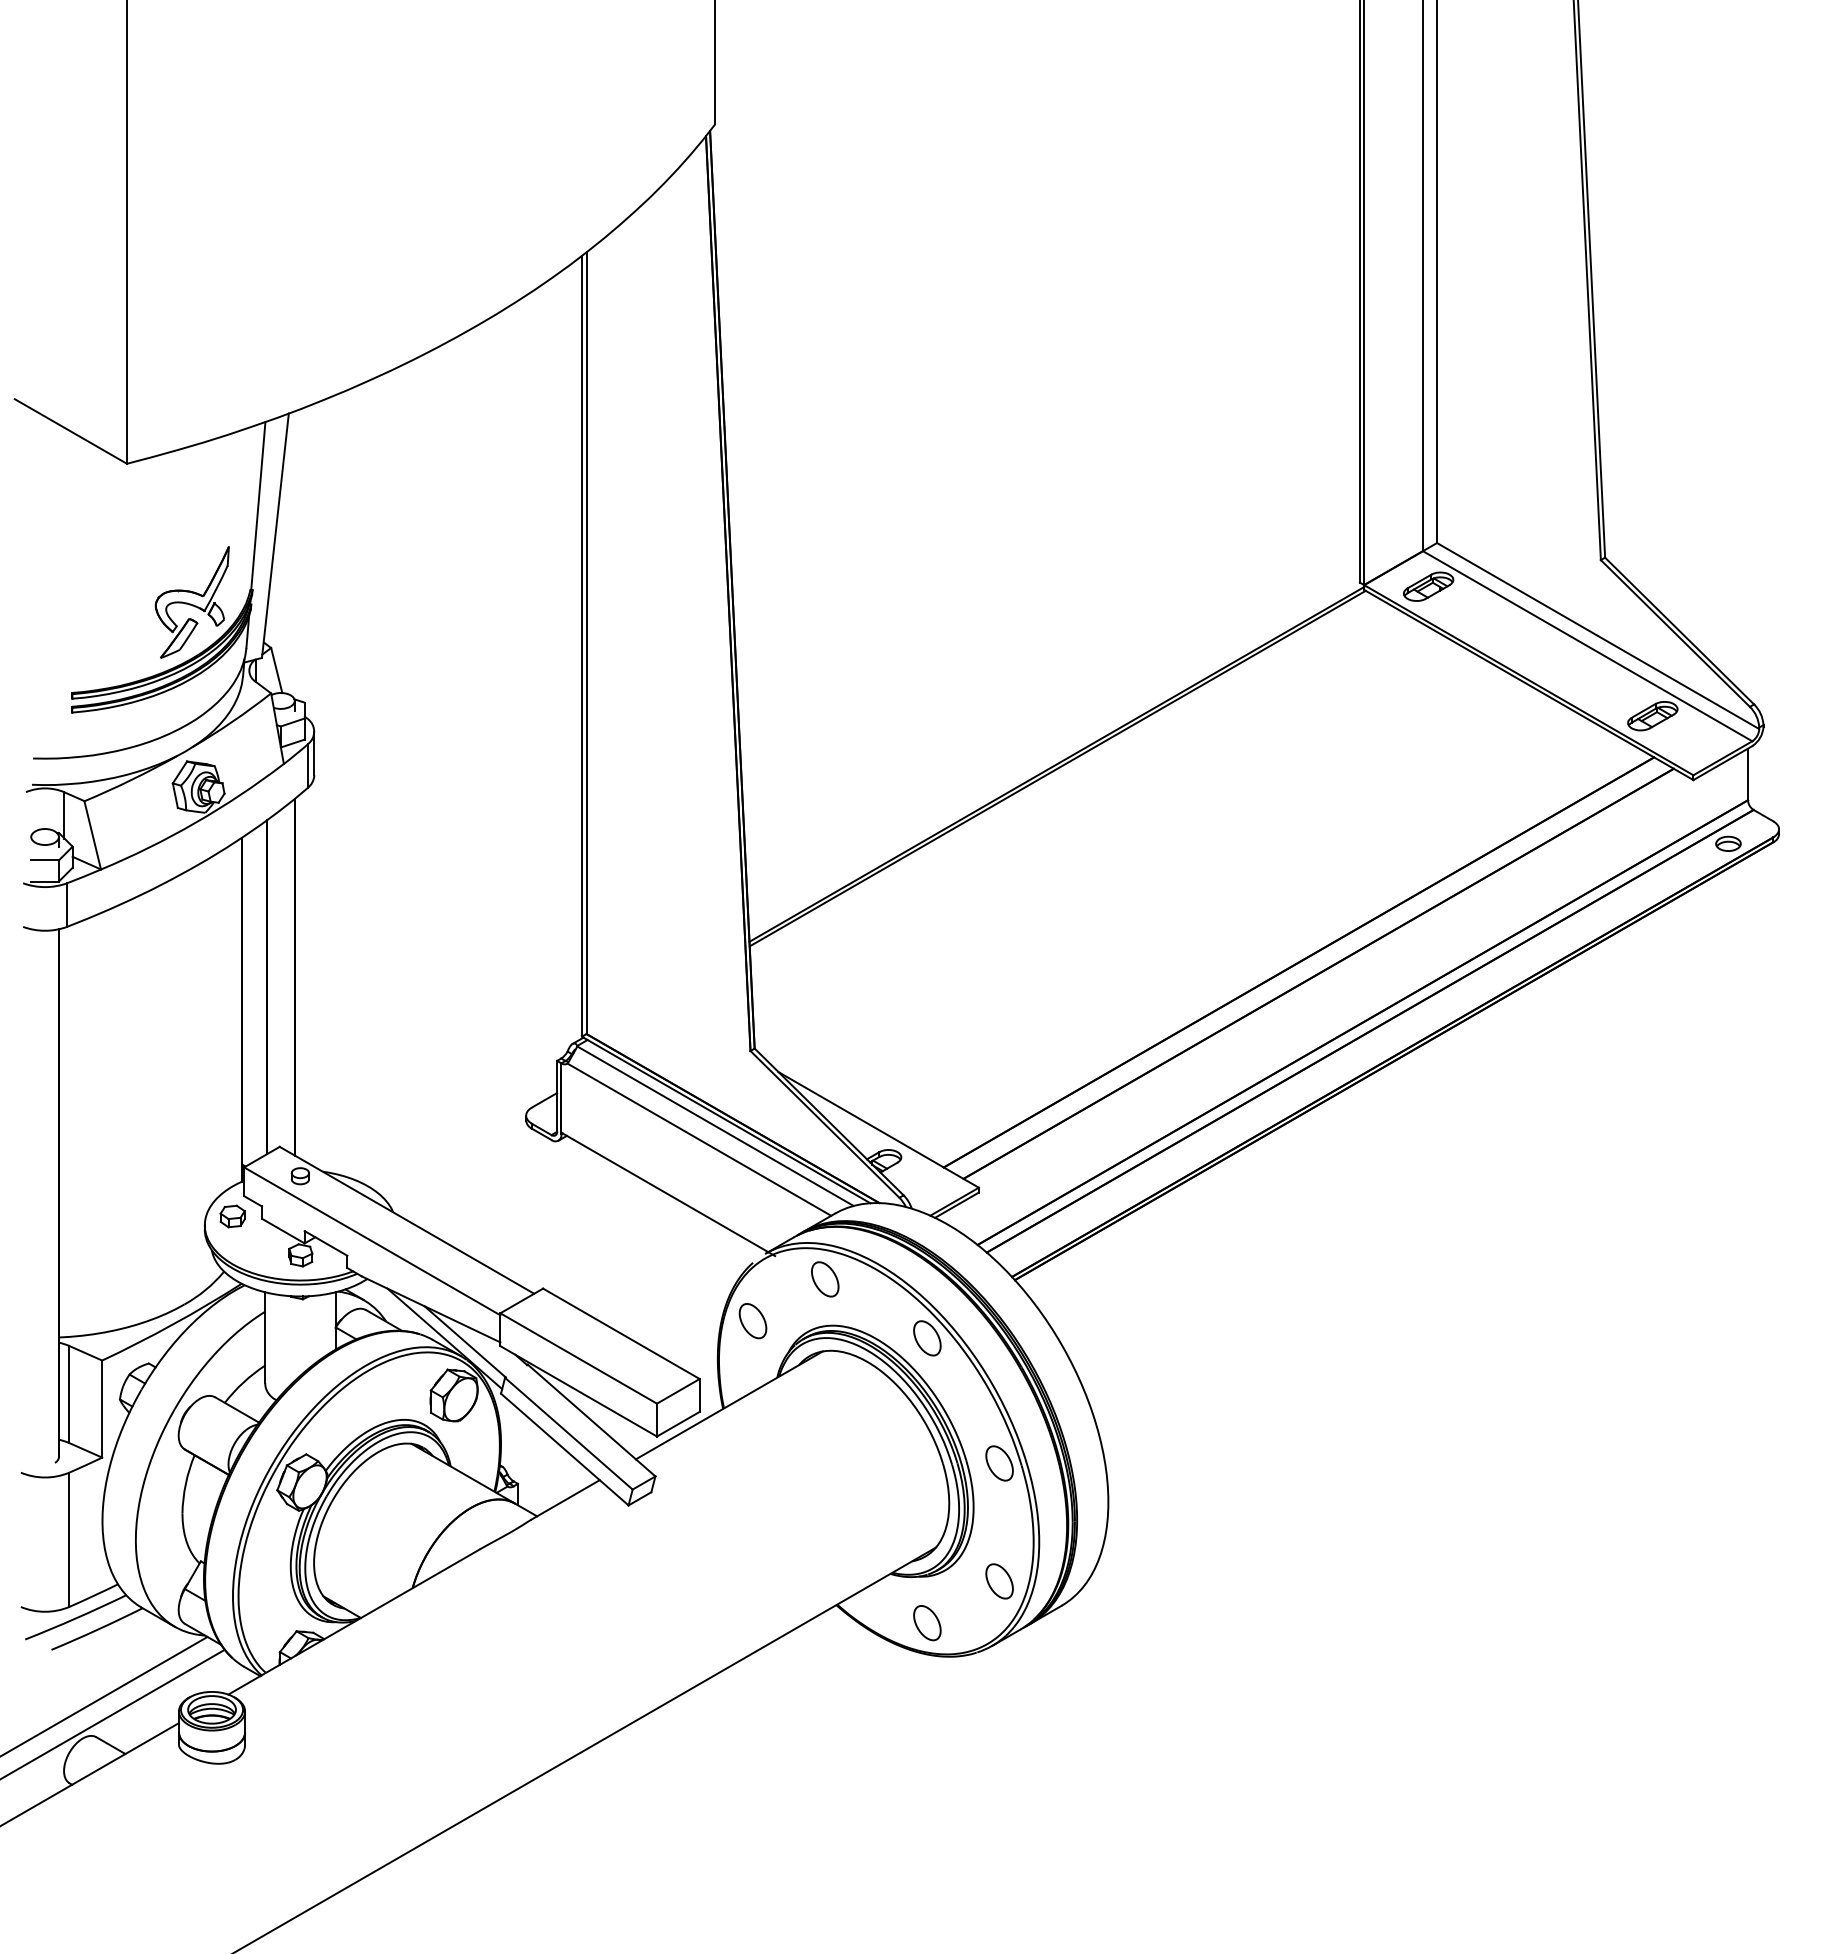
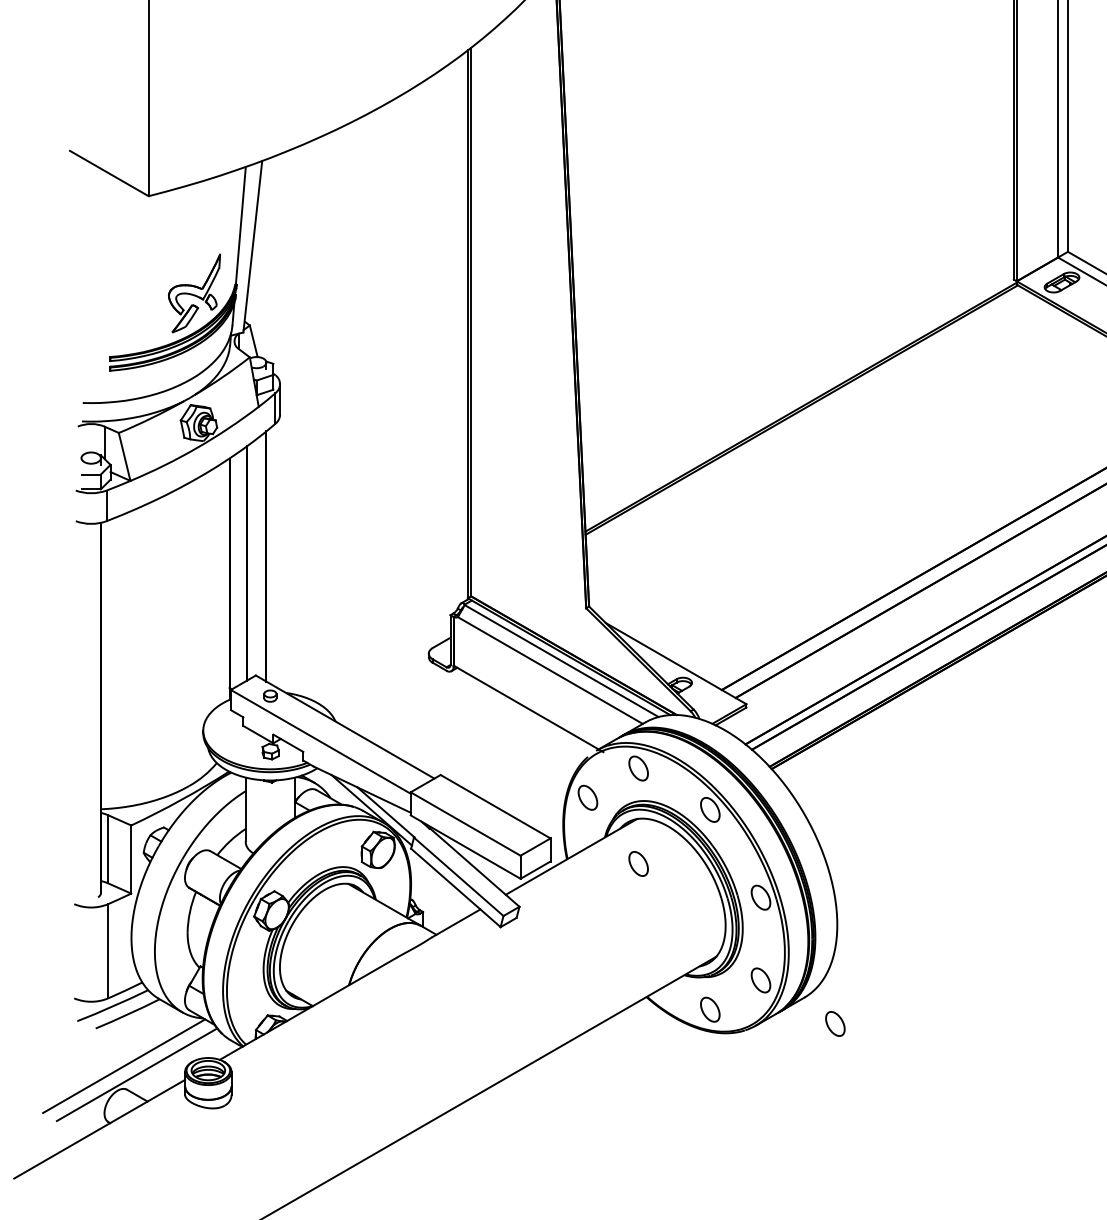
part: (232, 1216) -> (222, 724), removed
part: (825, 1415) -> (638, 864), added
part: (1105, 1643) -> (835, 1024), added

